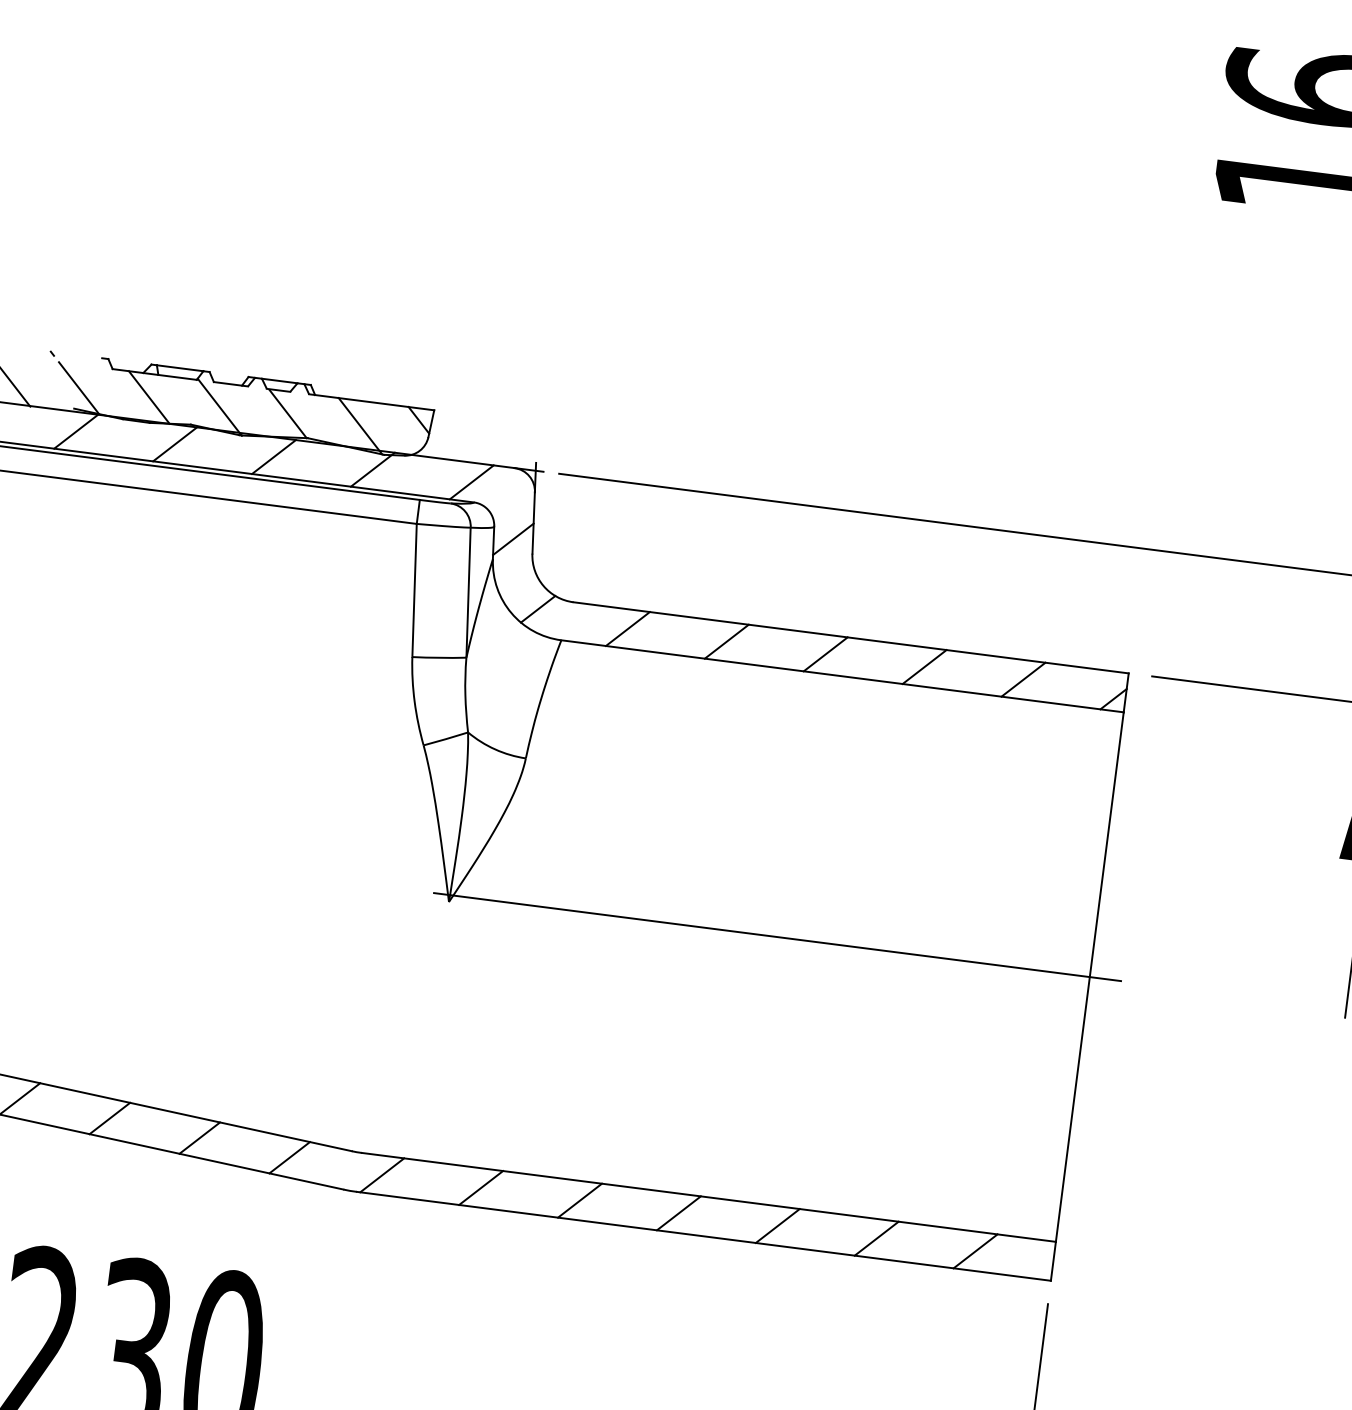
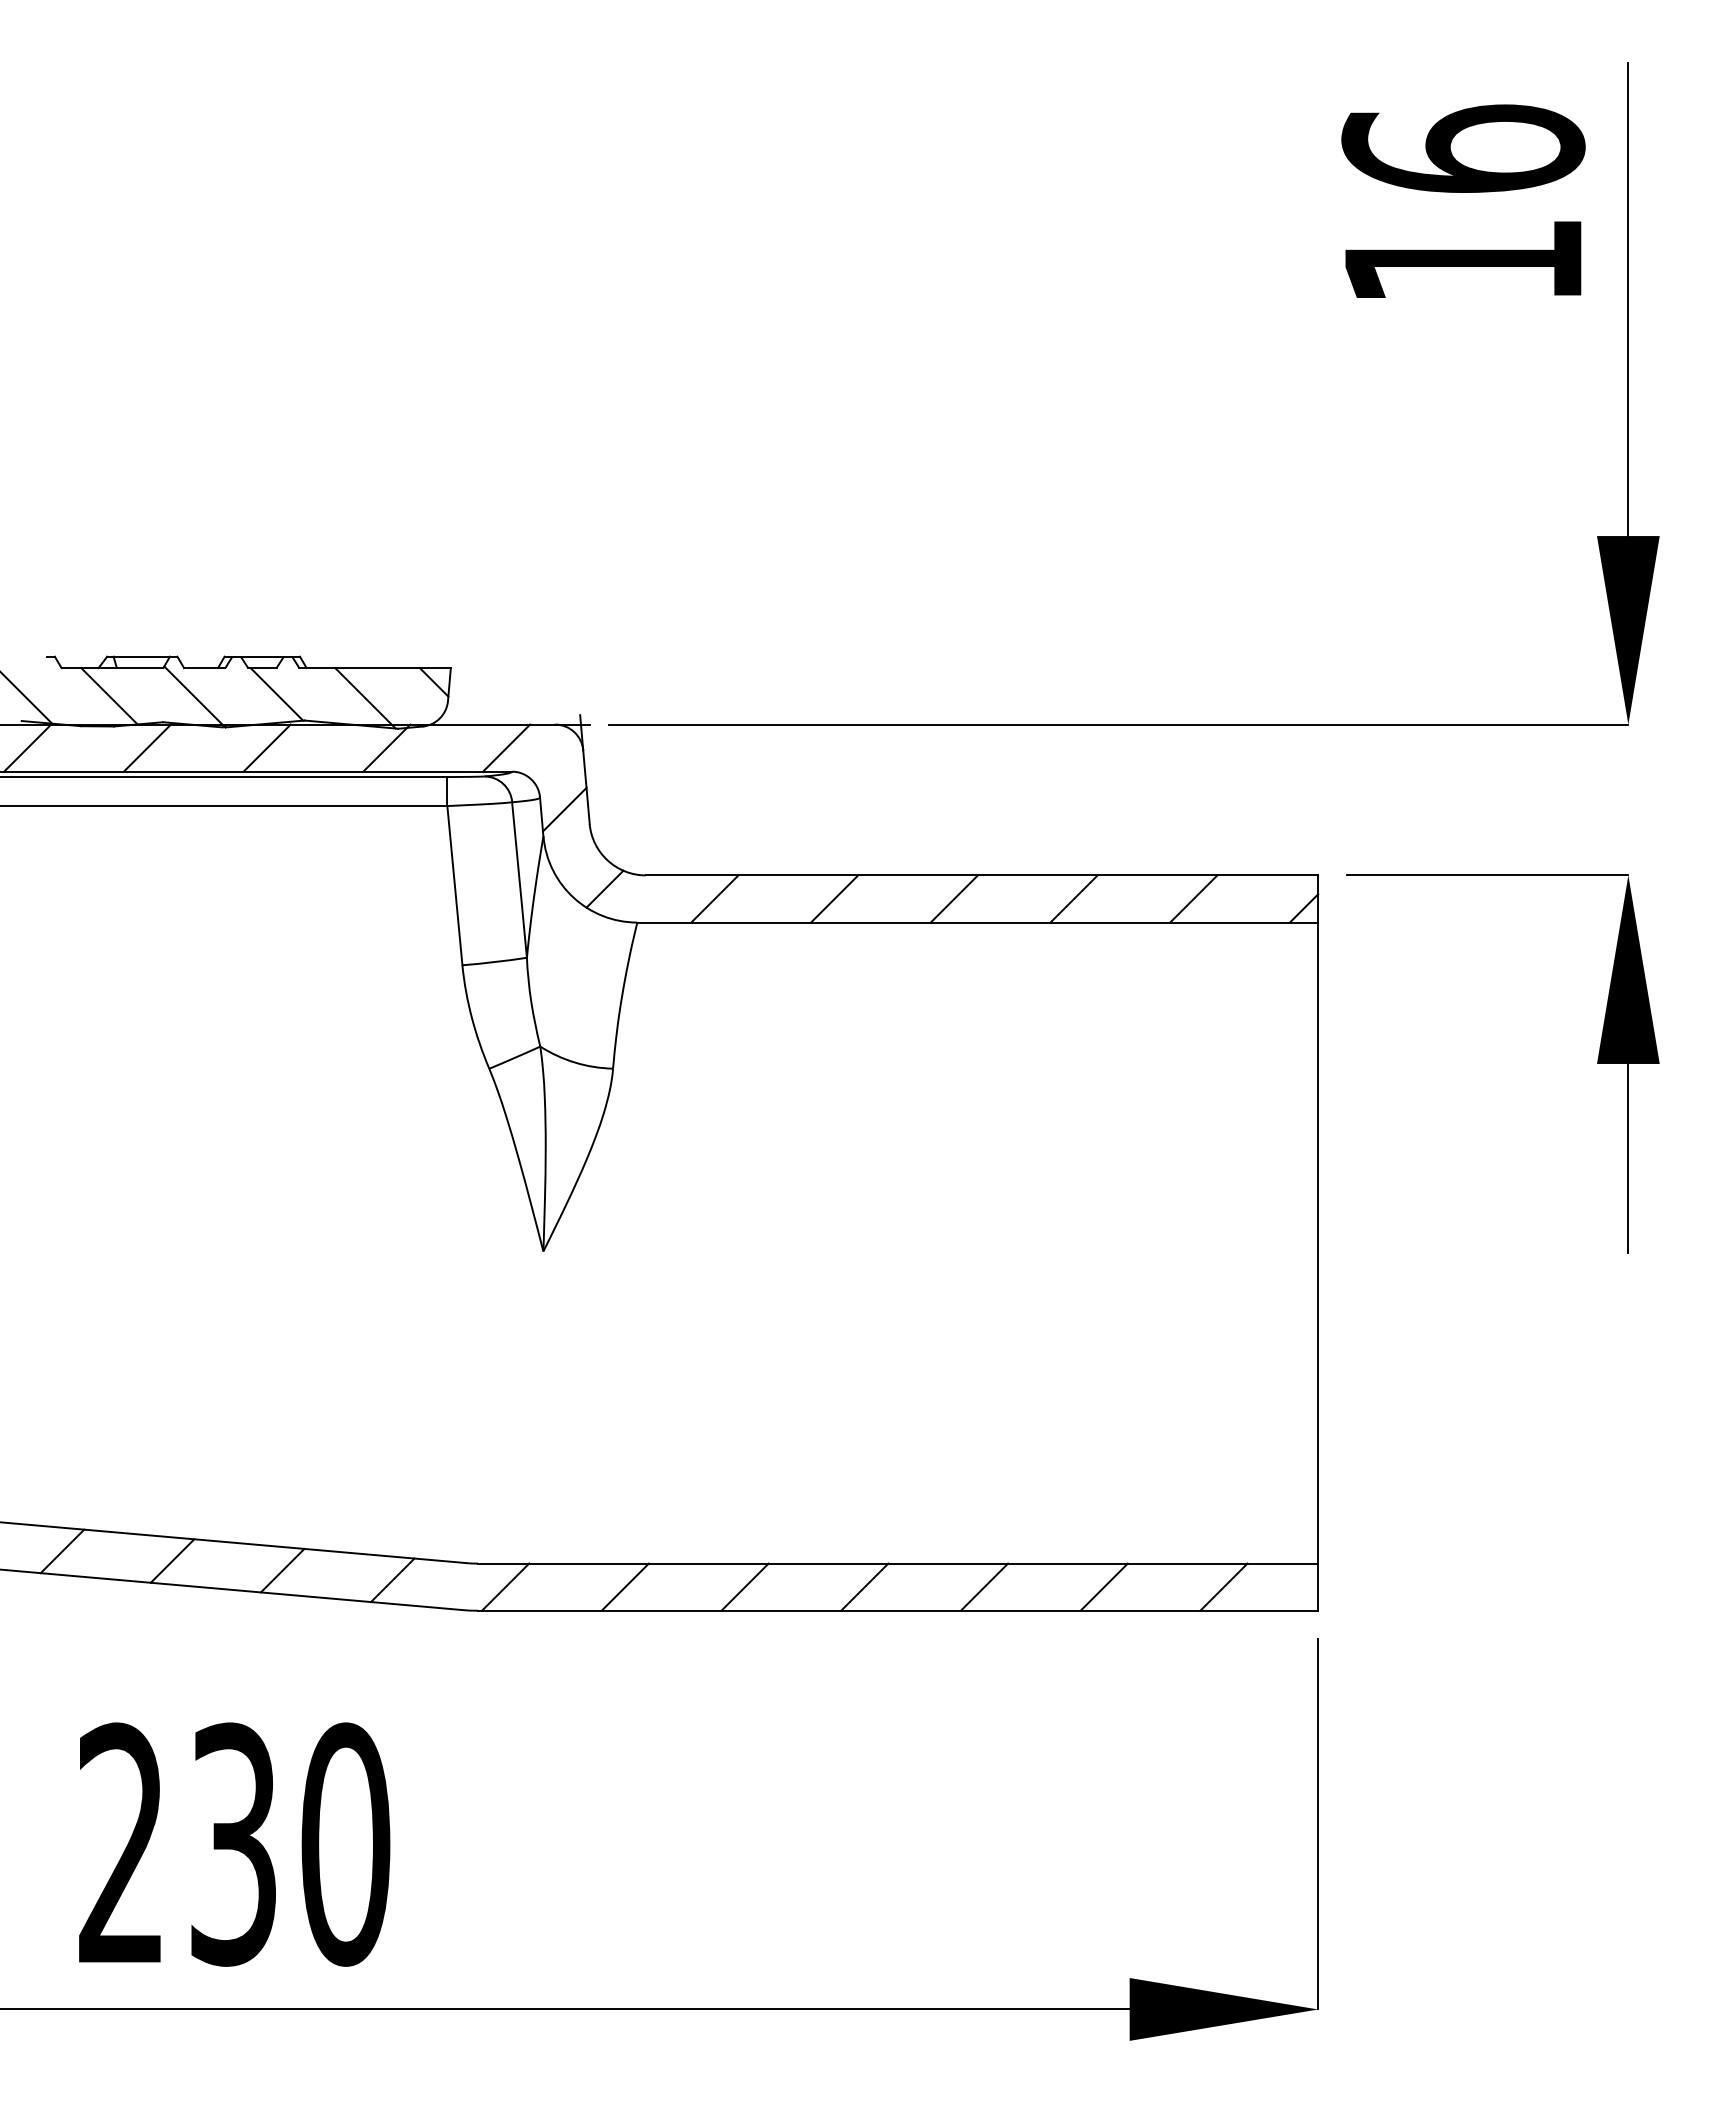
line: (777, 937) -> (939, 1243), removed

